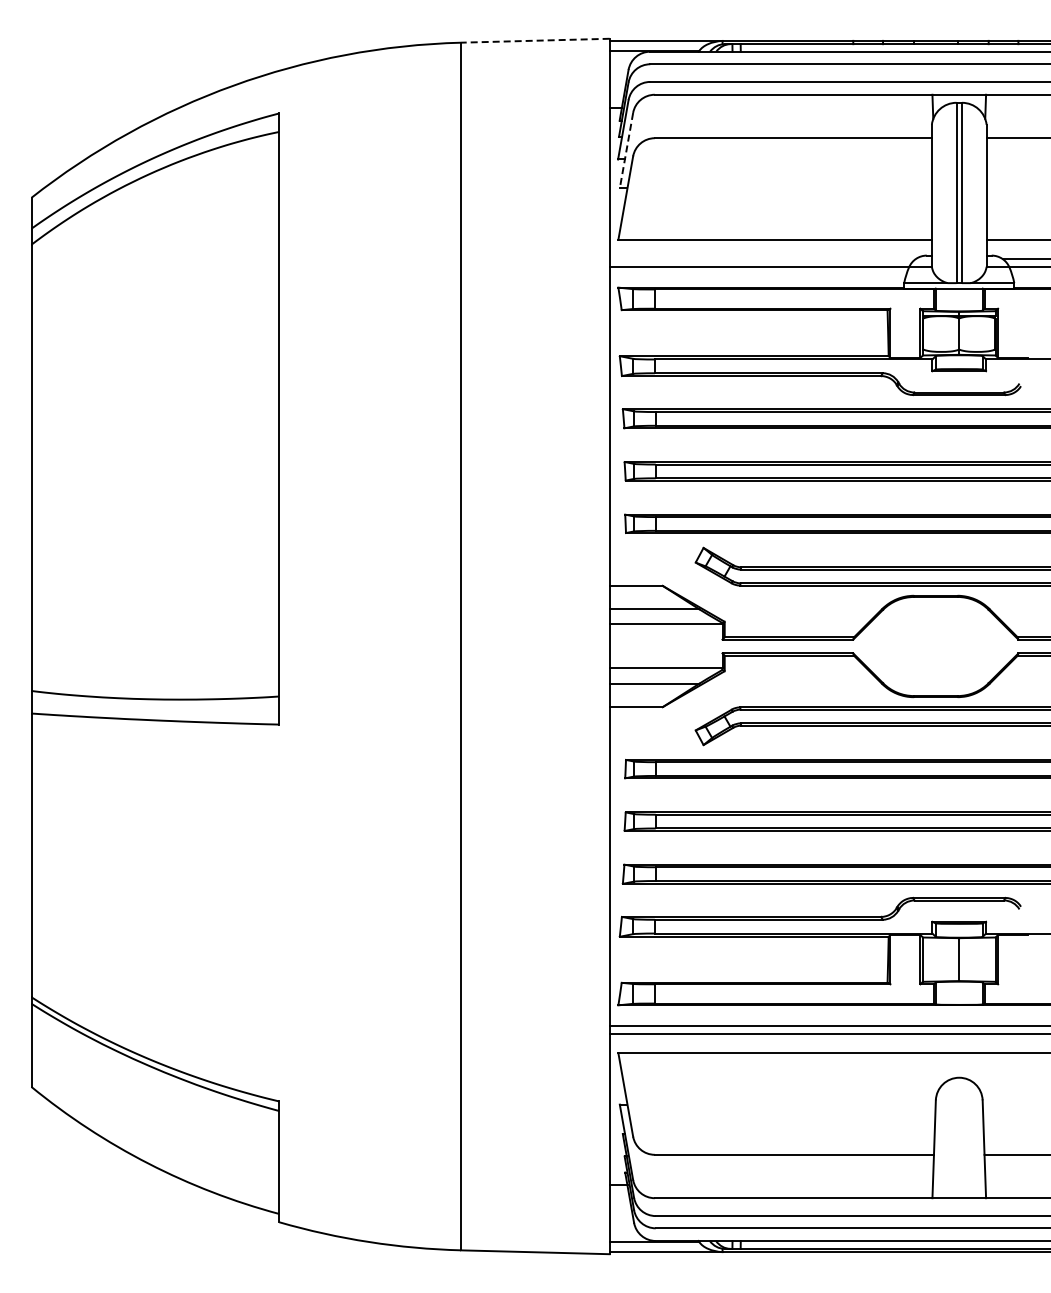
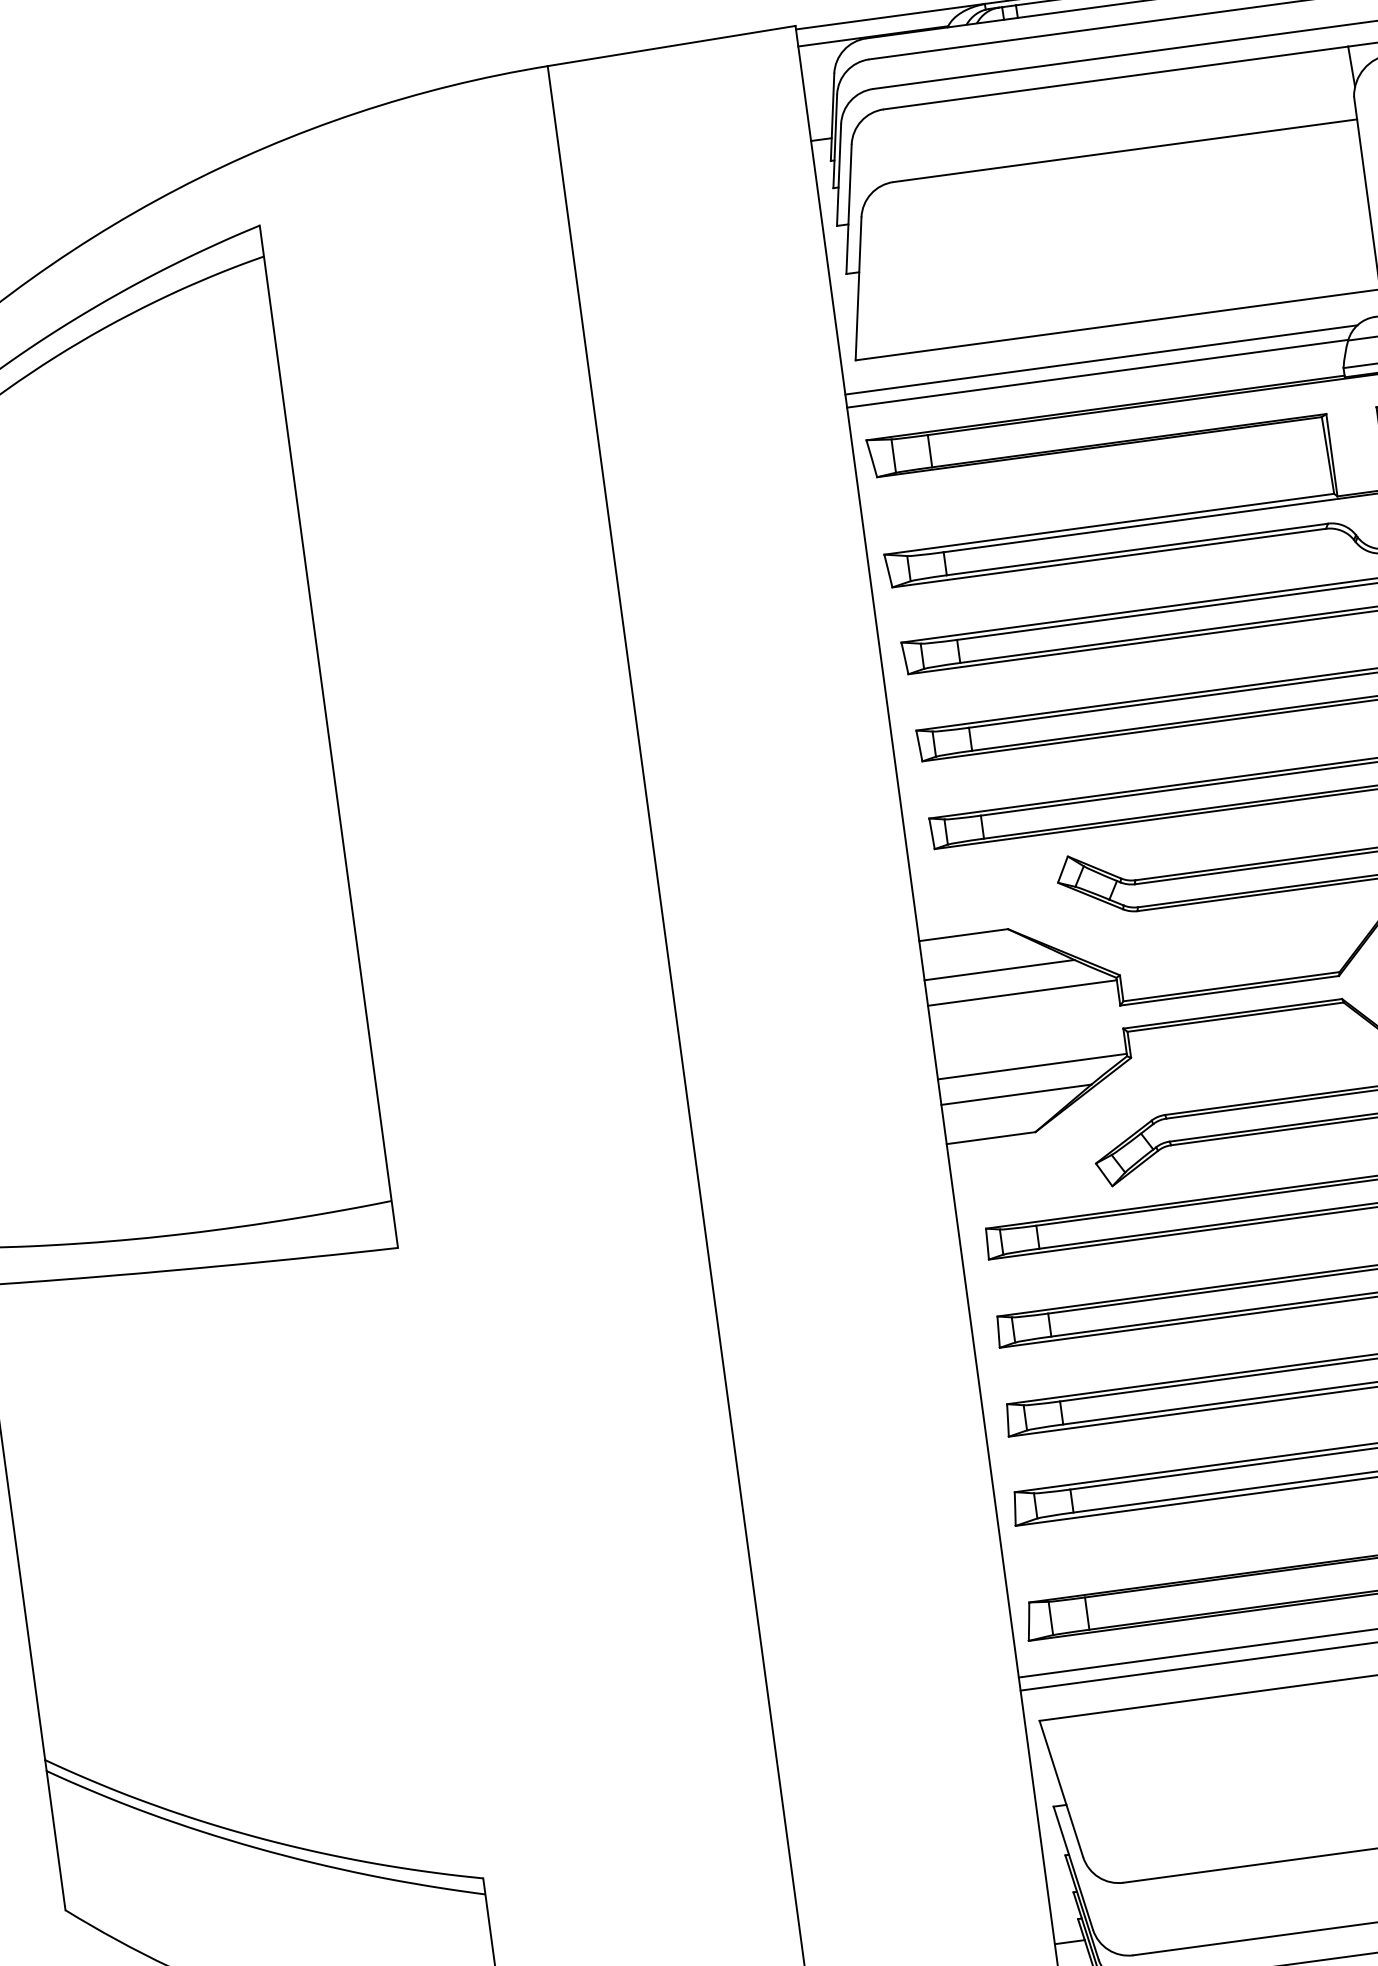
line: (534, 40) -> (670, 45), dashed -> solid
line: (626, 151) -> (849, 210), dashed -> solid
line: (762, 259) -> (1101, 360), added

